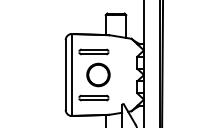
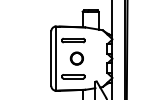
part: (98, 74) -> (76, 58), size x0.7

